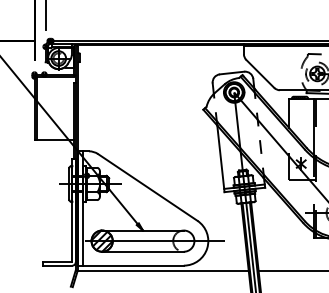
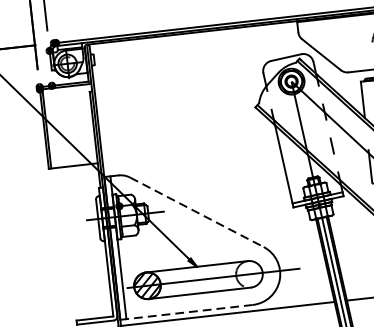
line: (147, 187) -> (196, 212), solid -> dashed
line: (131, 265) -> (187, 312), solid -> dashed

